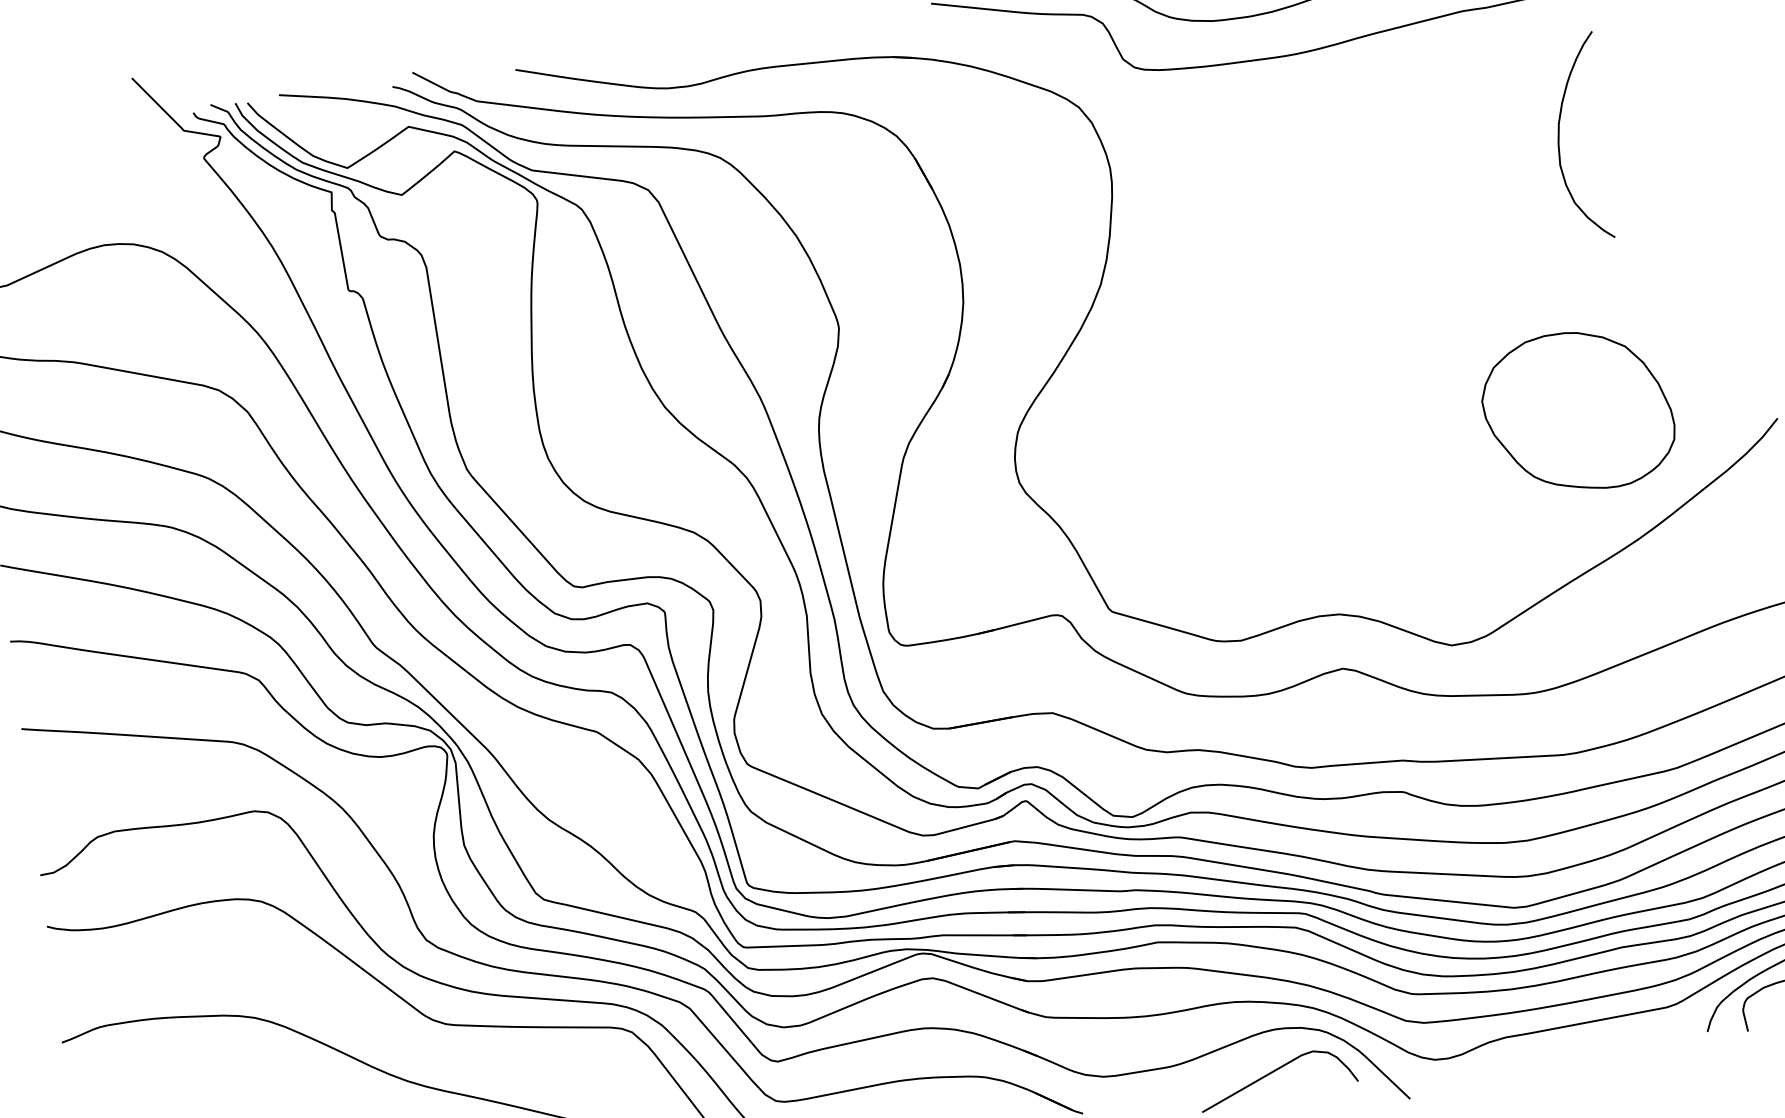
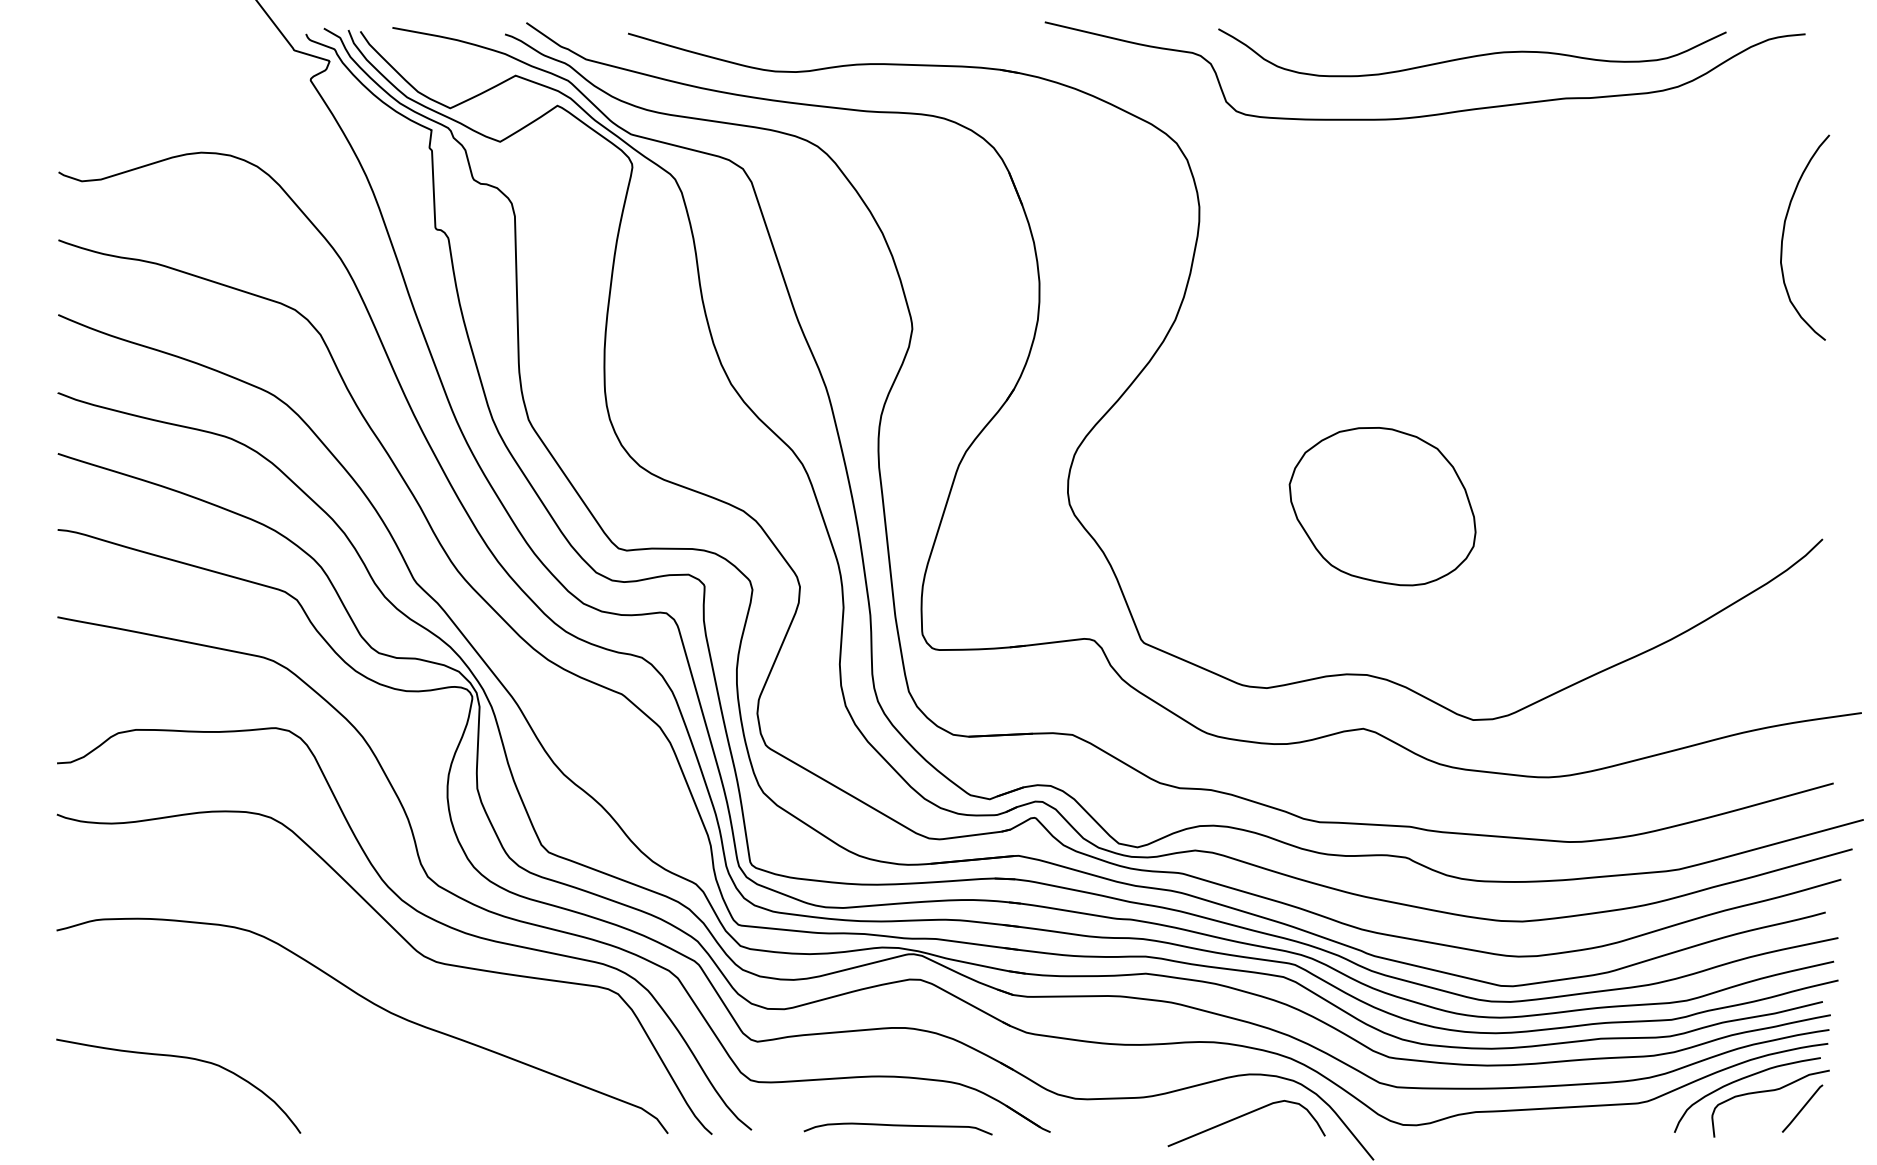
curve: (1559, 135) -> (1784, 233), moved
part: (1577, 411) -> (1382, 506), moved

